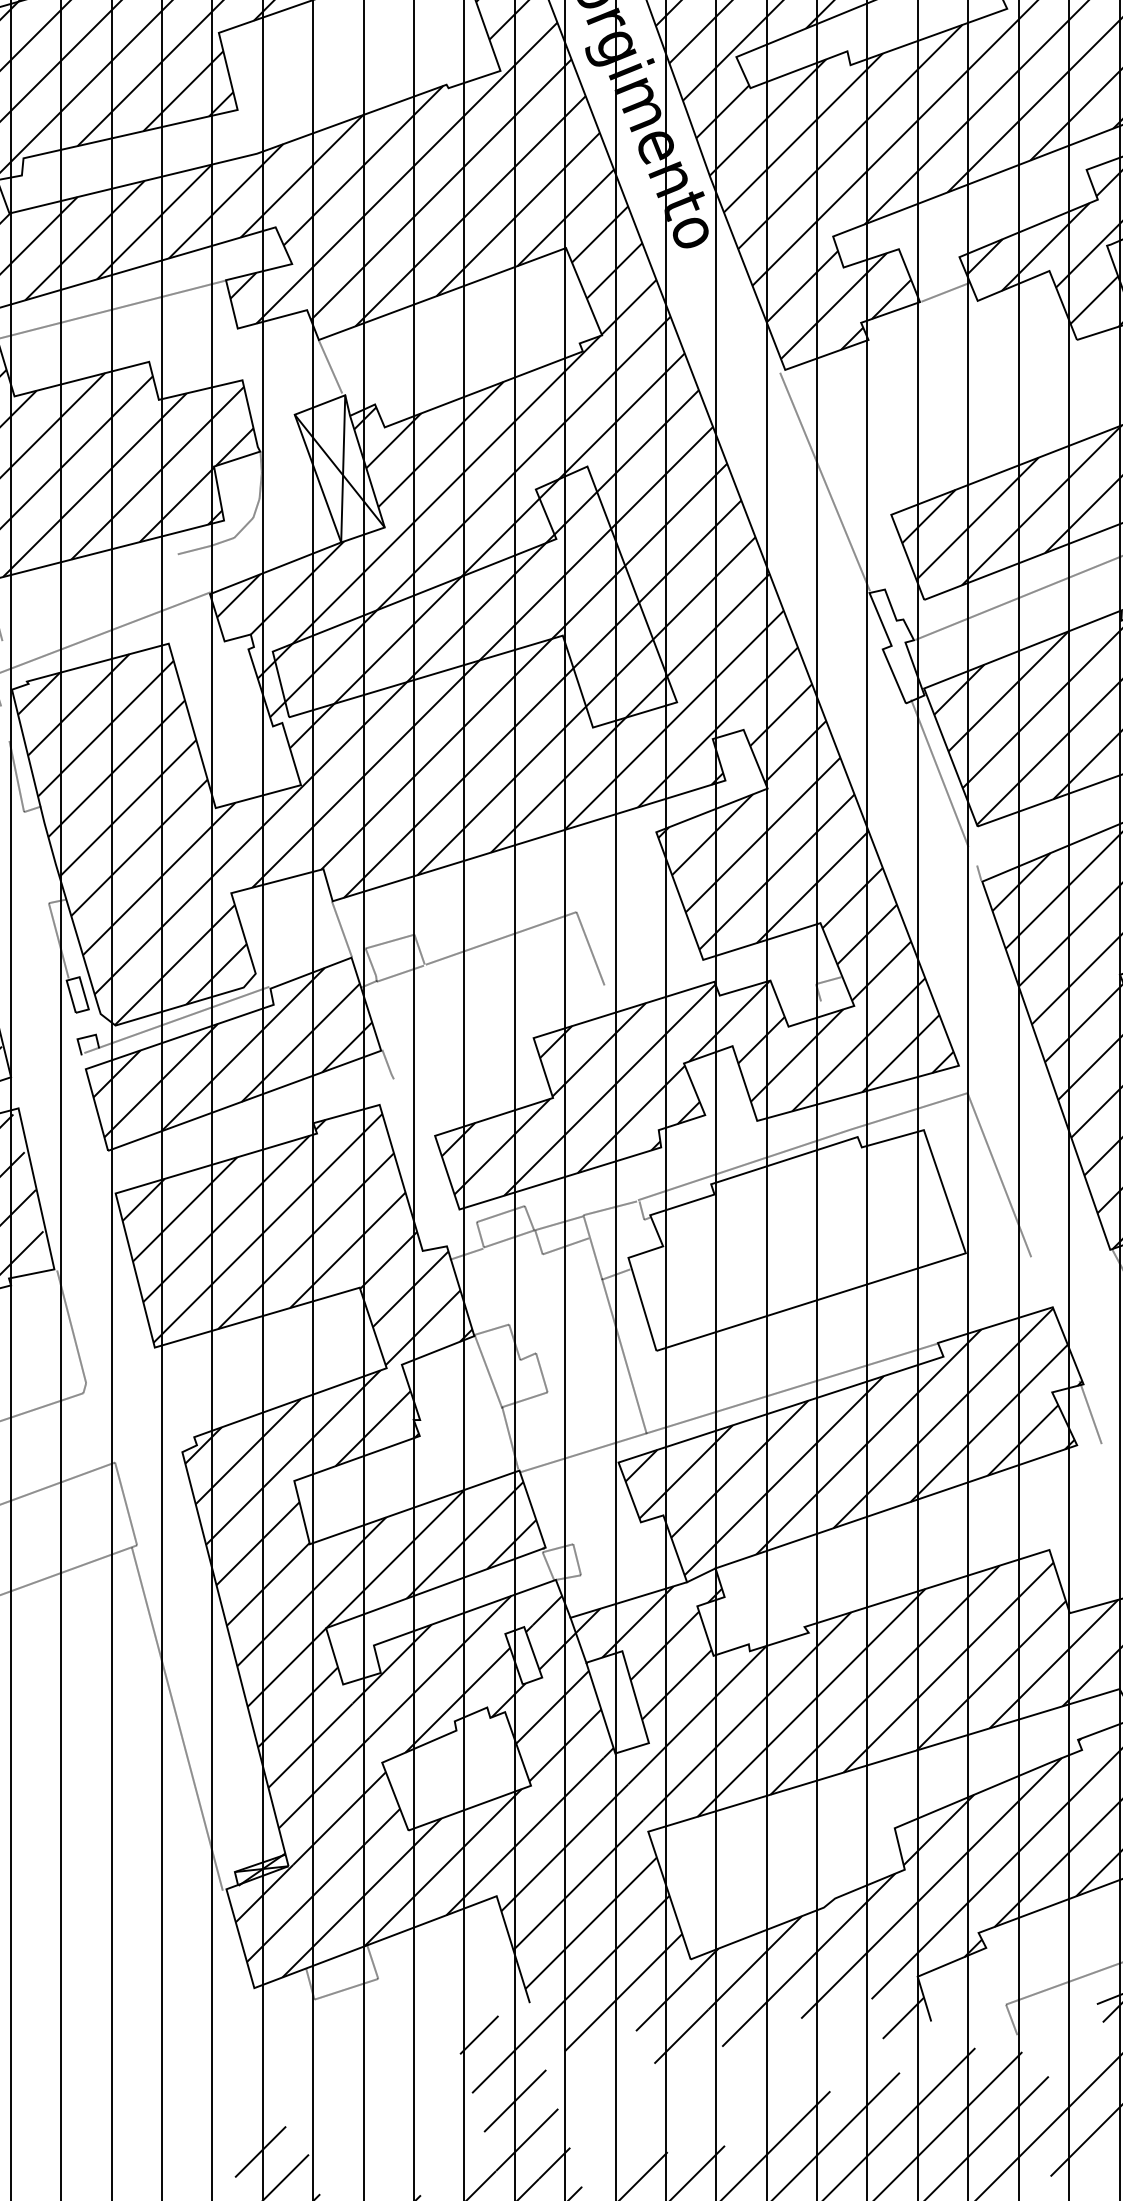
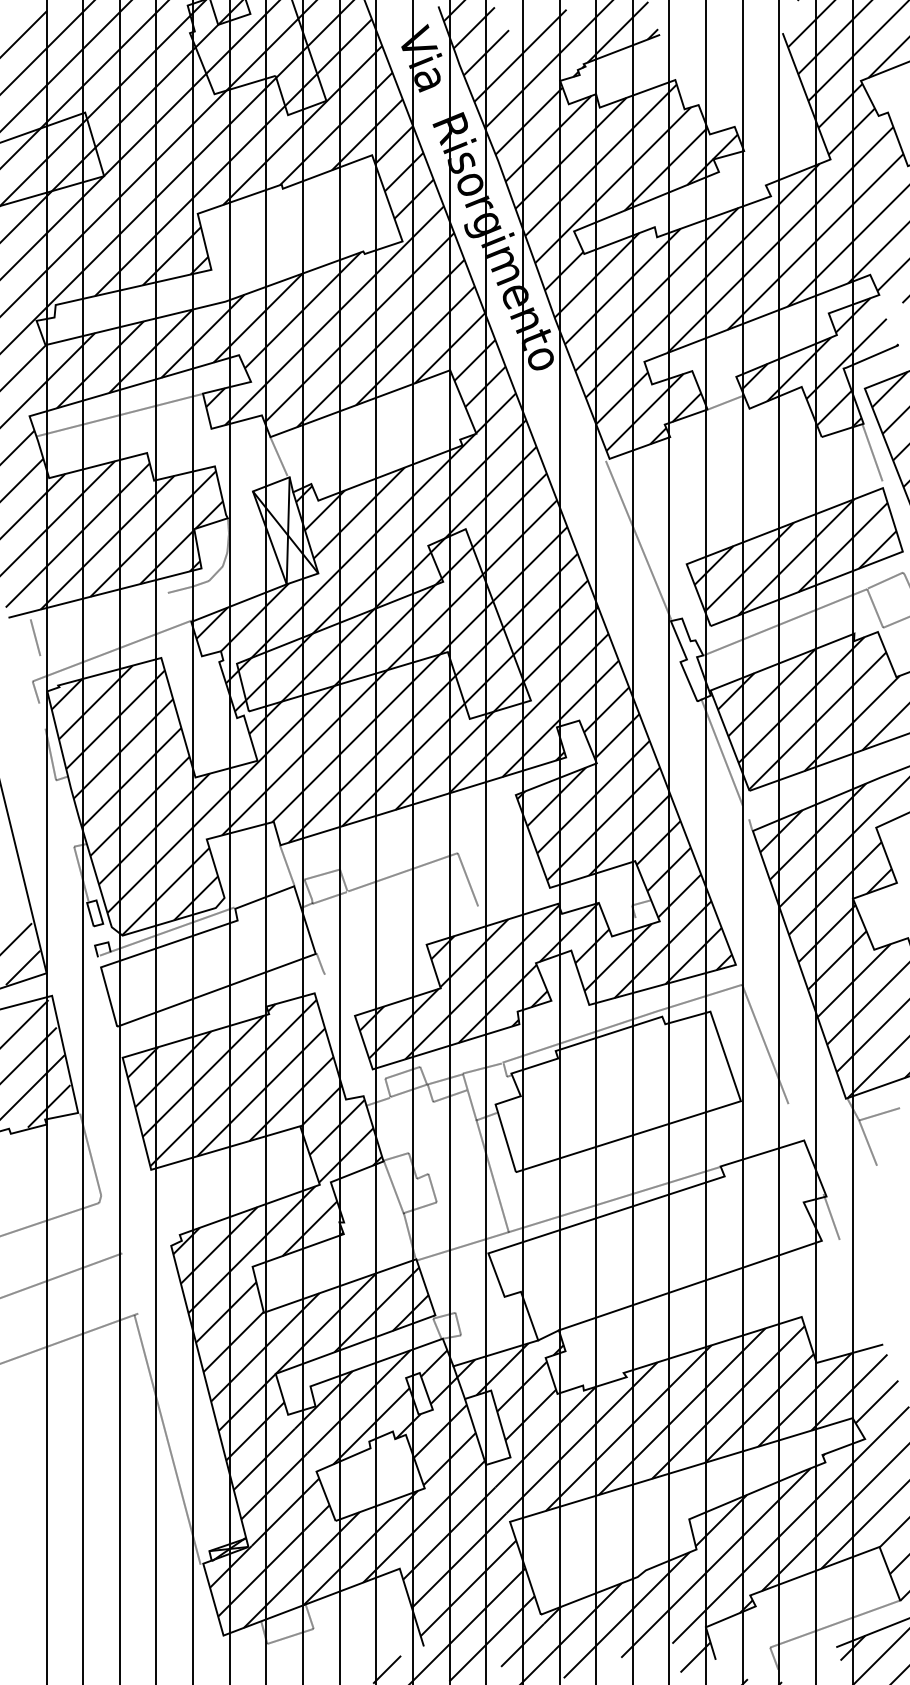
hatch: (232, 1051) -> (207, 954), removed
hatch: (853, 1442) -> (659, 1238), removed
line: (126, 1503) -> (130, 1283), removed

